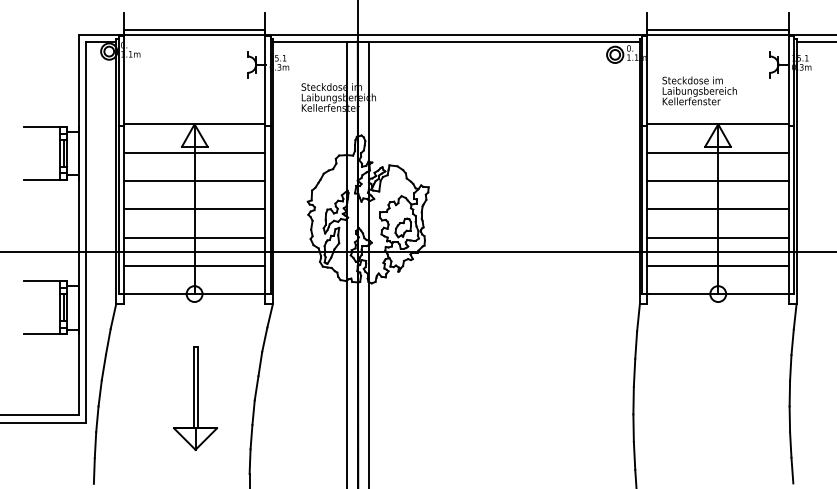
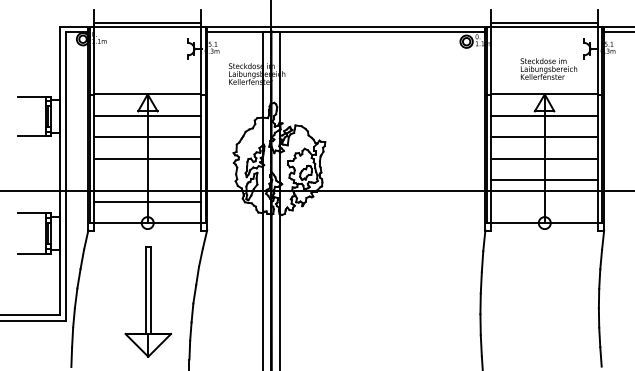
text: (699, 90) -> (548, 68), moved
line: (194, 237) -> (147, 180), removed
line: (717, 265) -> (544, 201), removed
part: (195, 398) -> (148, 302), size x1.4

